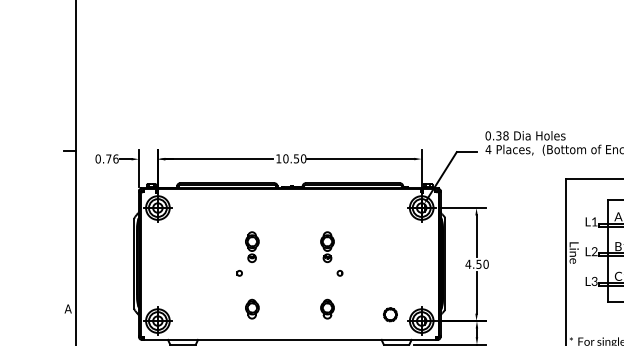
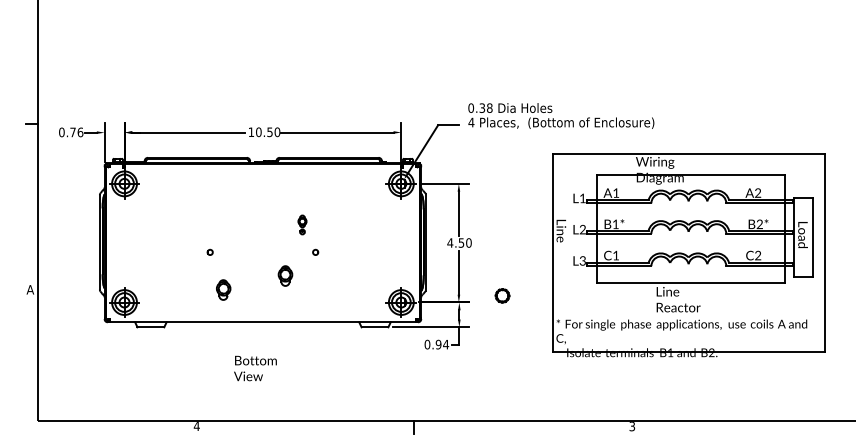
part: (252, 246) -> (223, 224), removed
part: (327, 246) -> (302, 224), size x0.6
part: (327, 308) -> (285, 275), moved
part: (390, 314) -> (502, 295), moved

